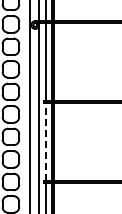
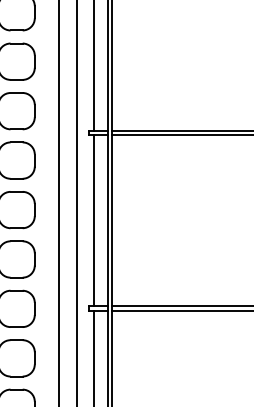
line: (46, 141) -> (94, 220), dashed -> solid

